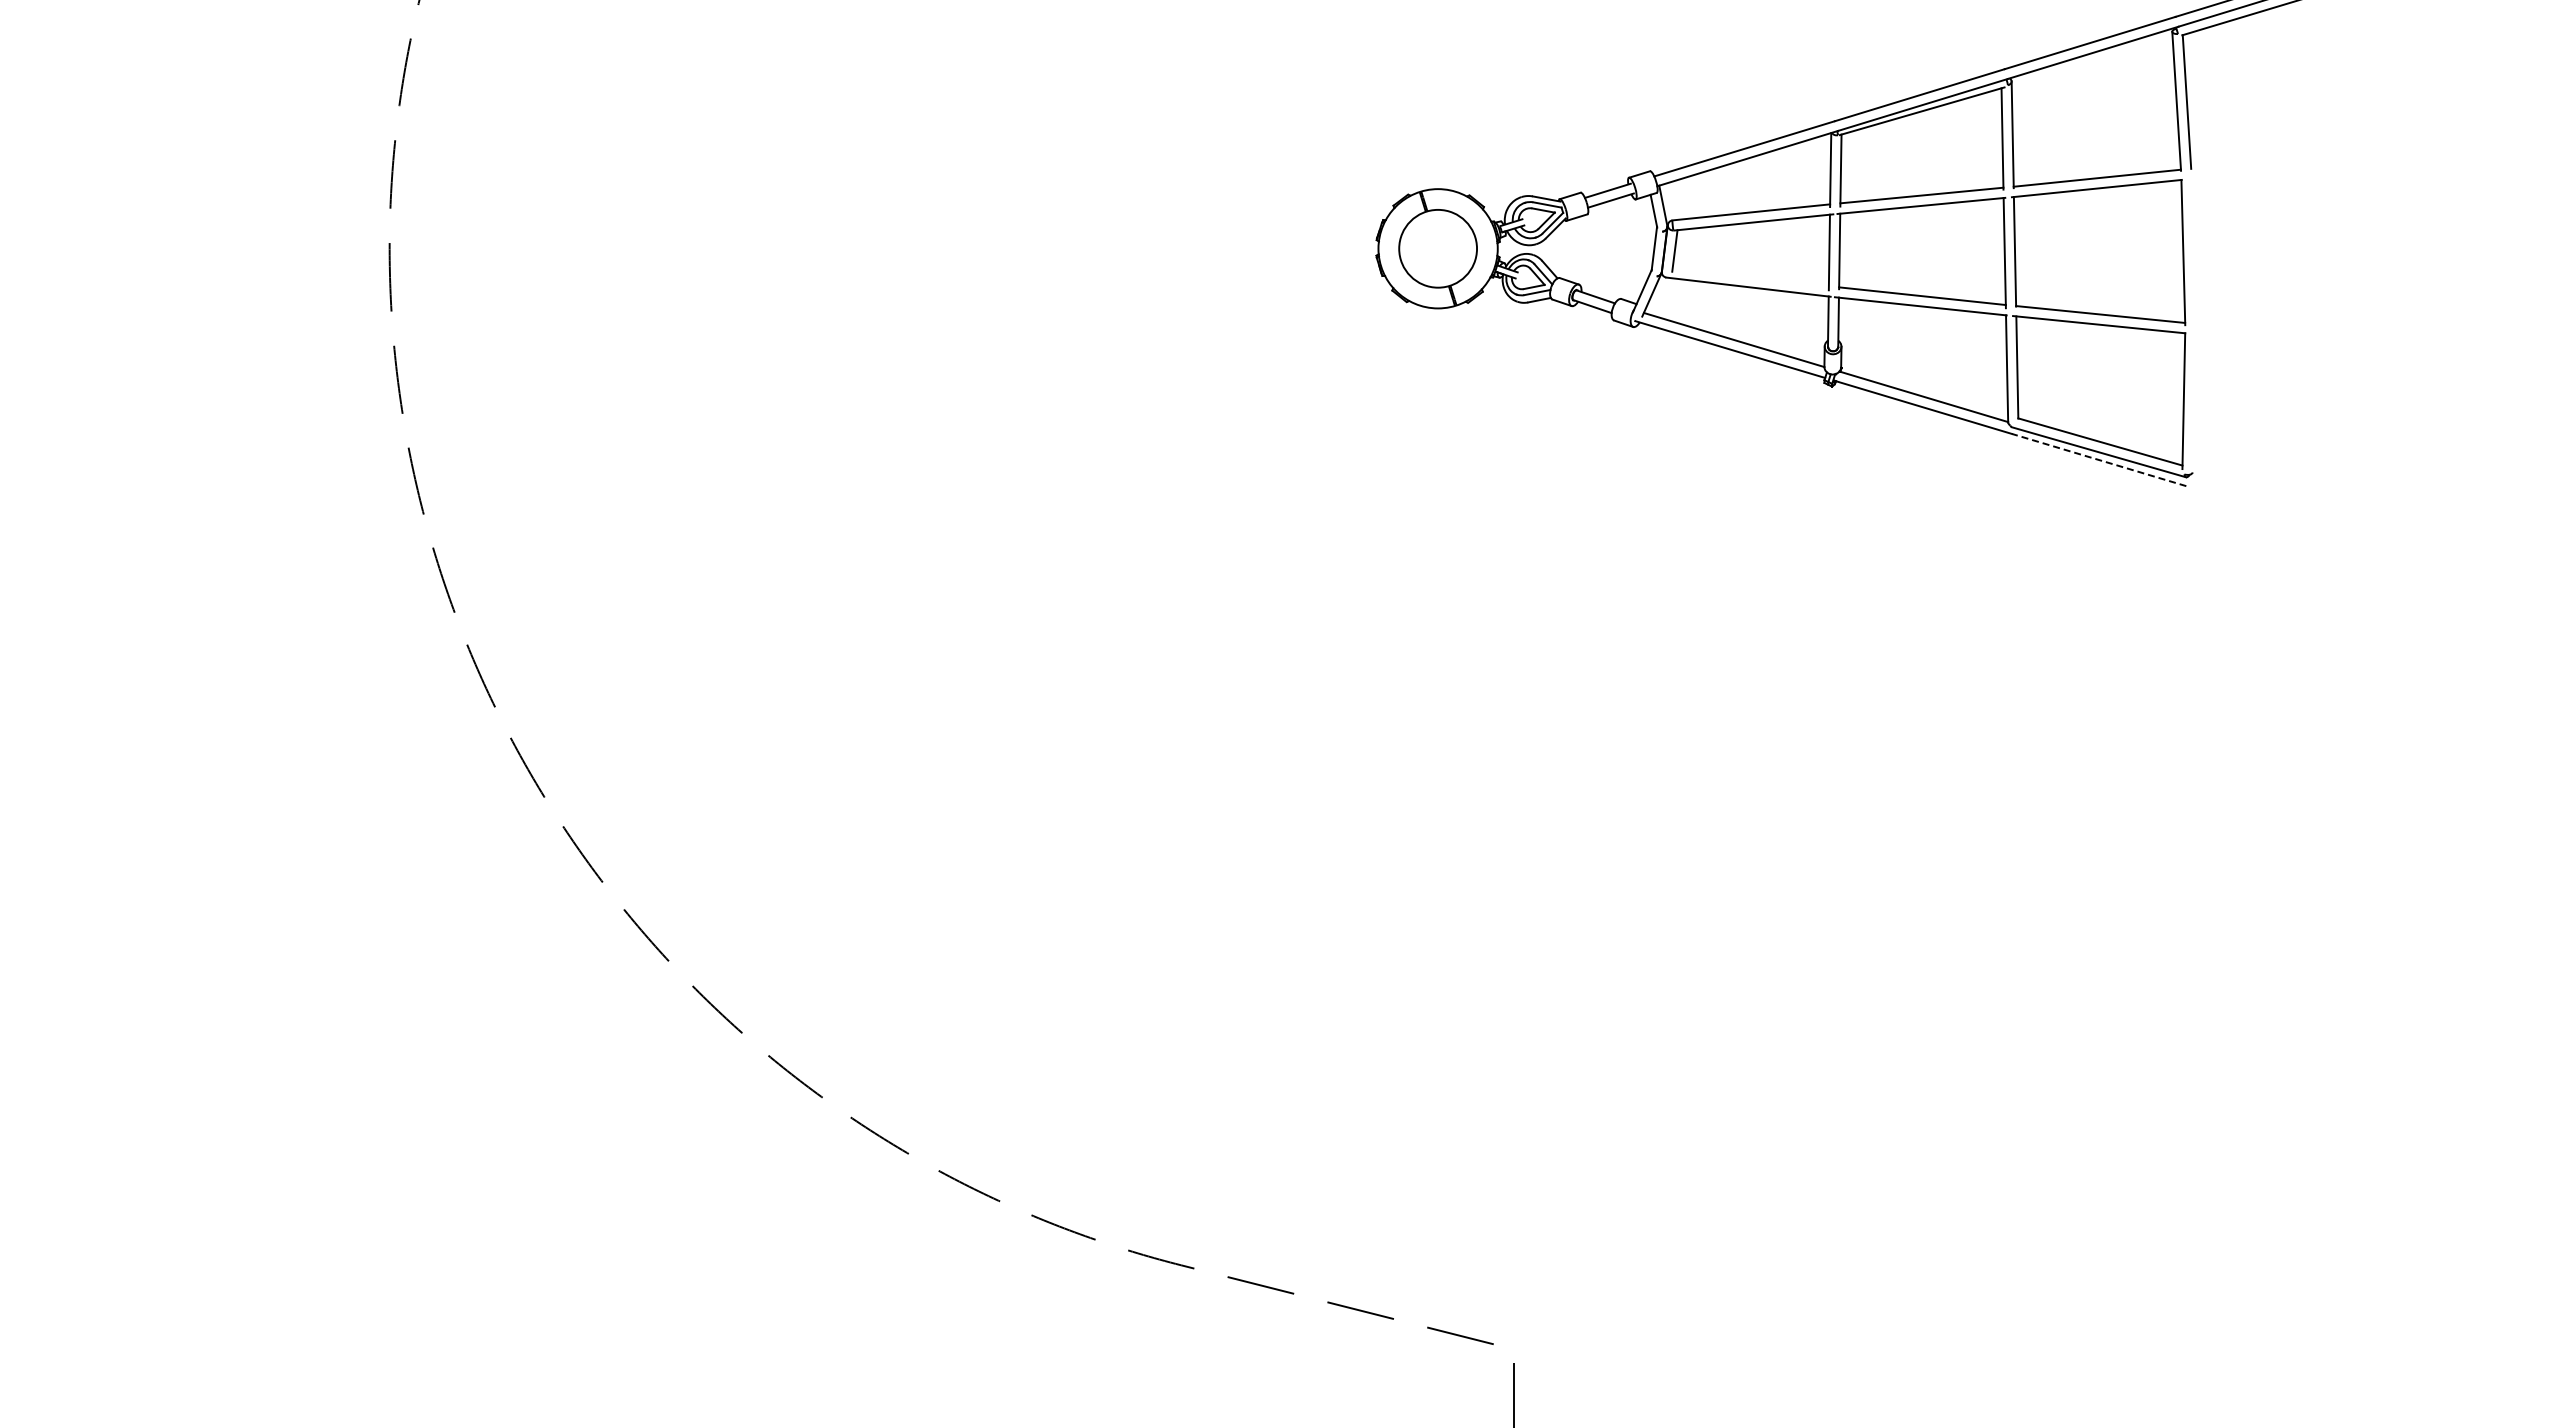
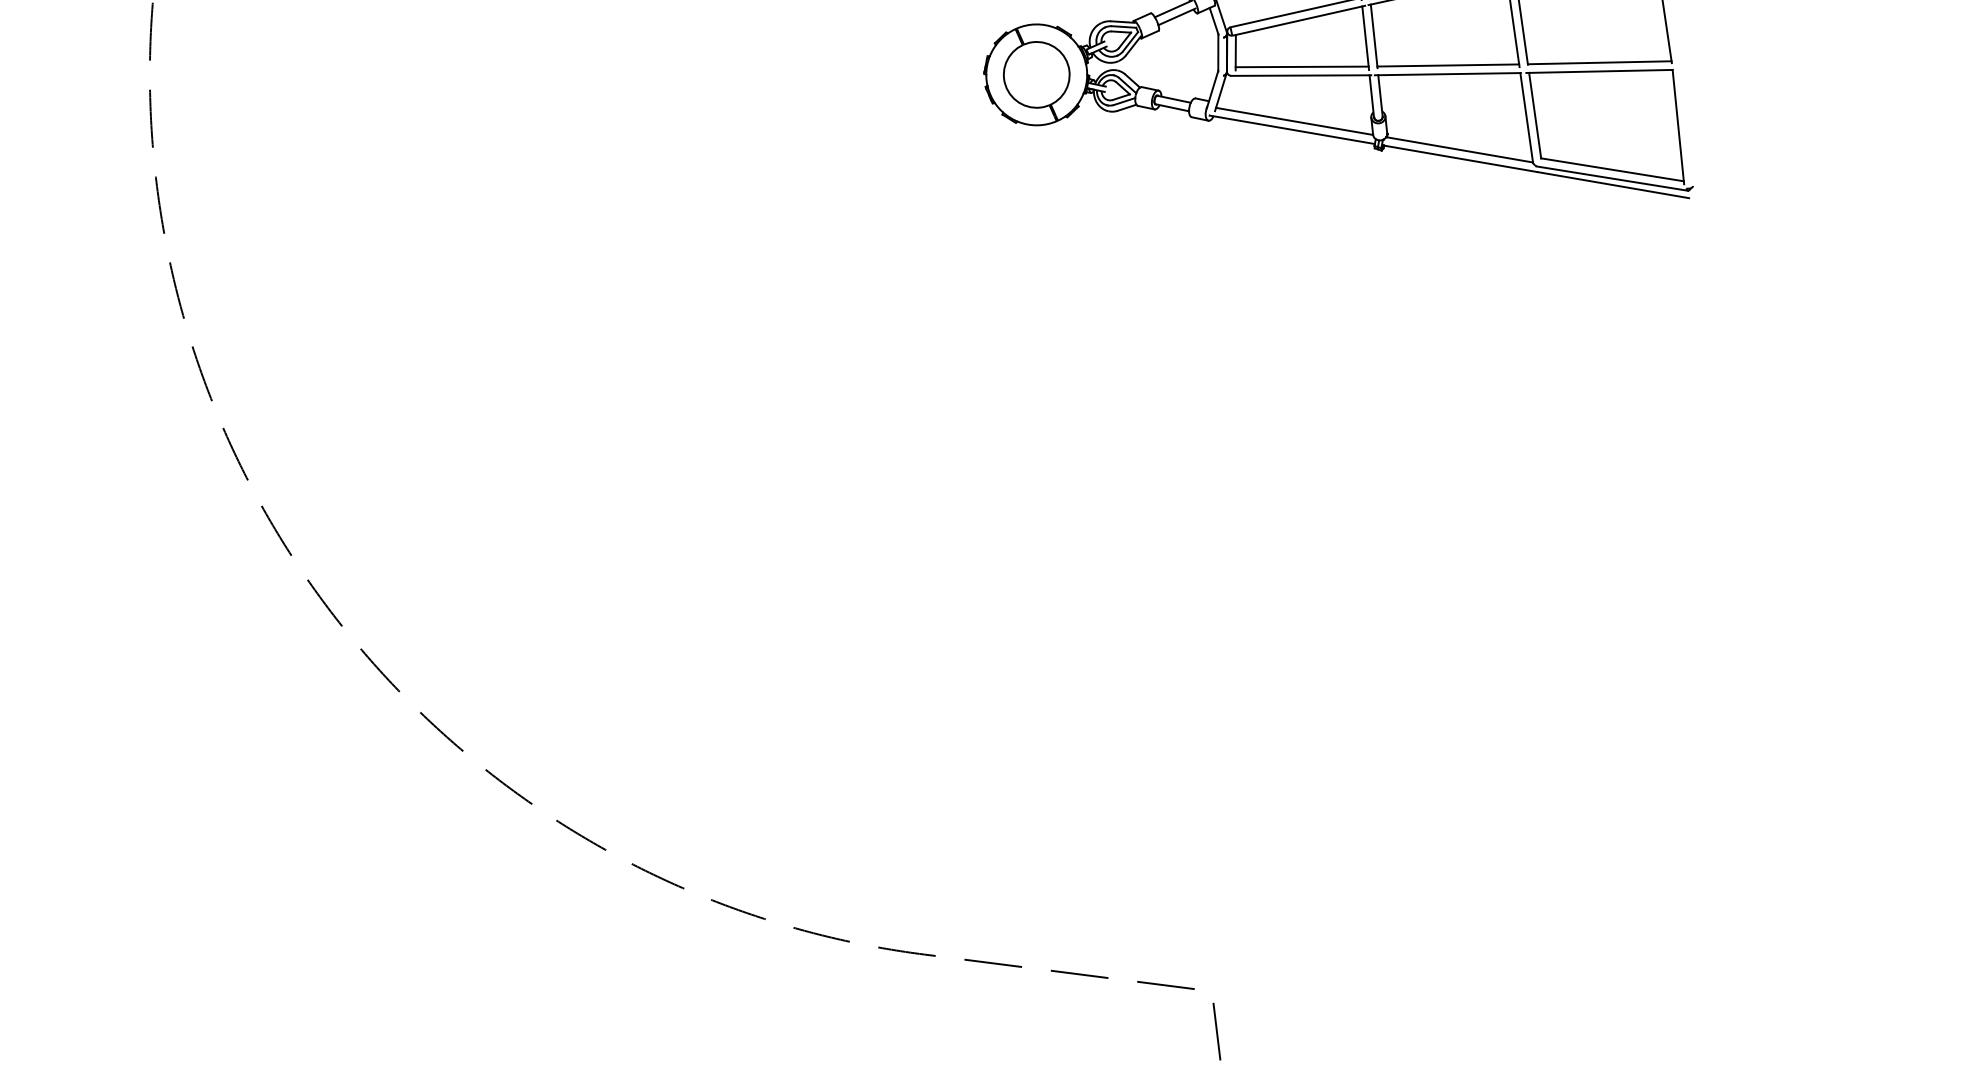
line: (1750, 277) -> (1301, 67), added
line: (2099, 460) -> (1613, 185), dashed -> solid

